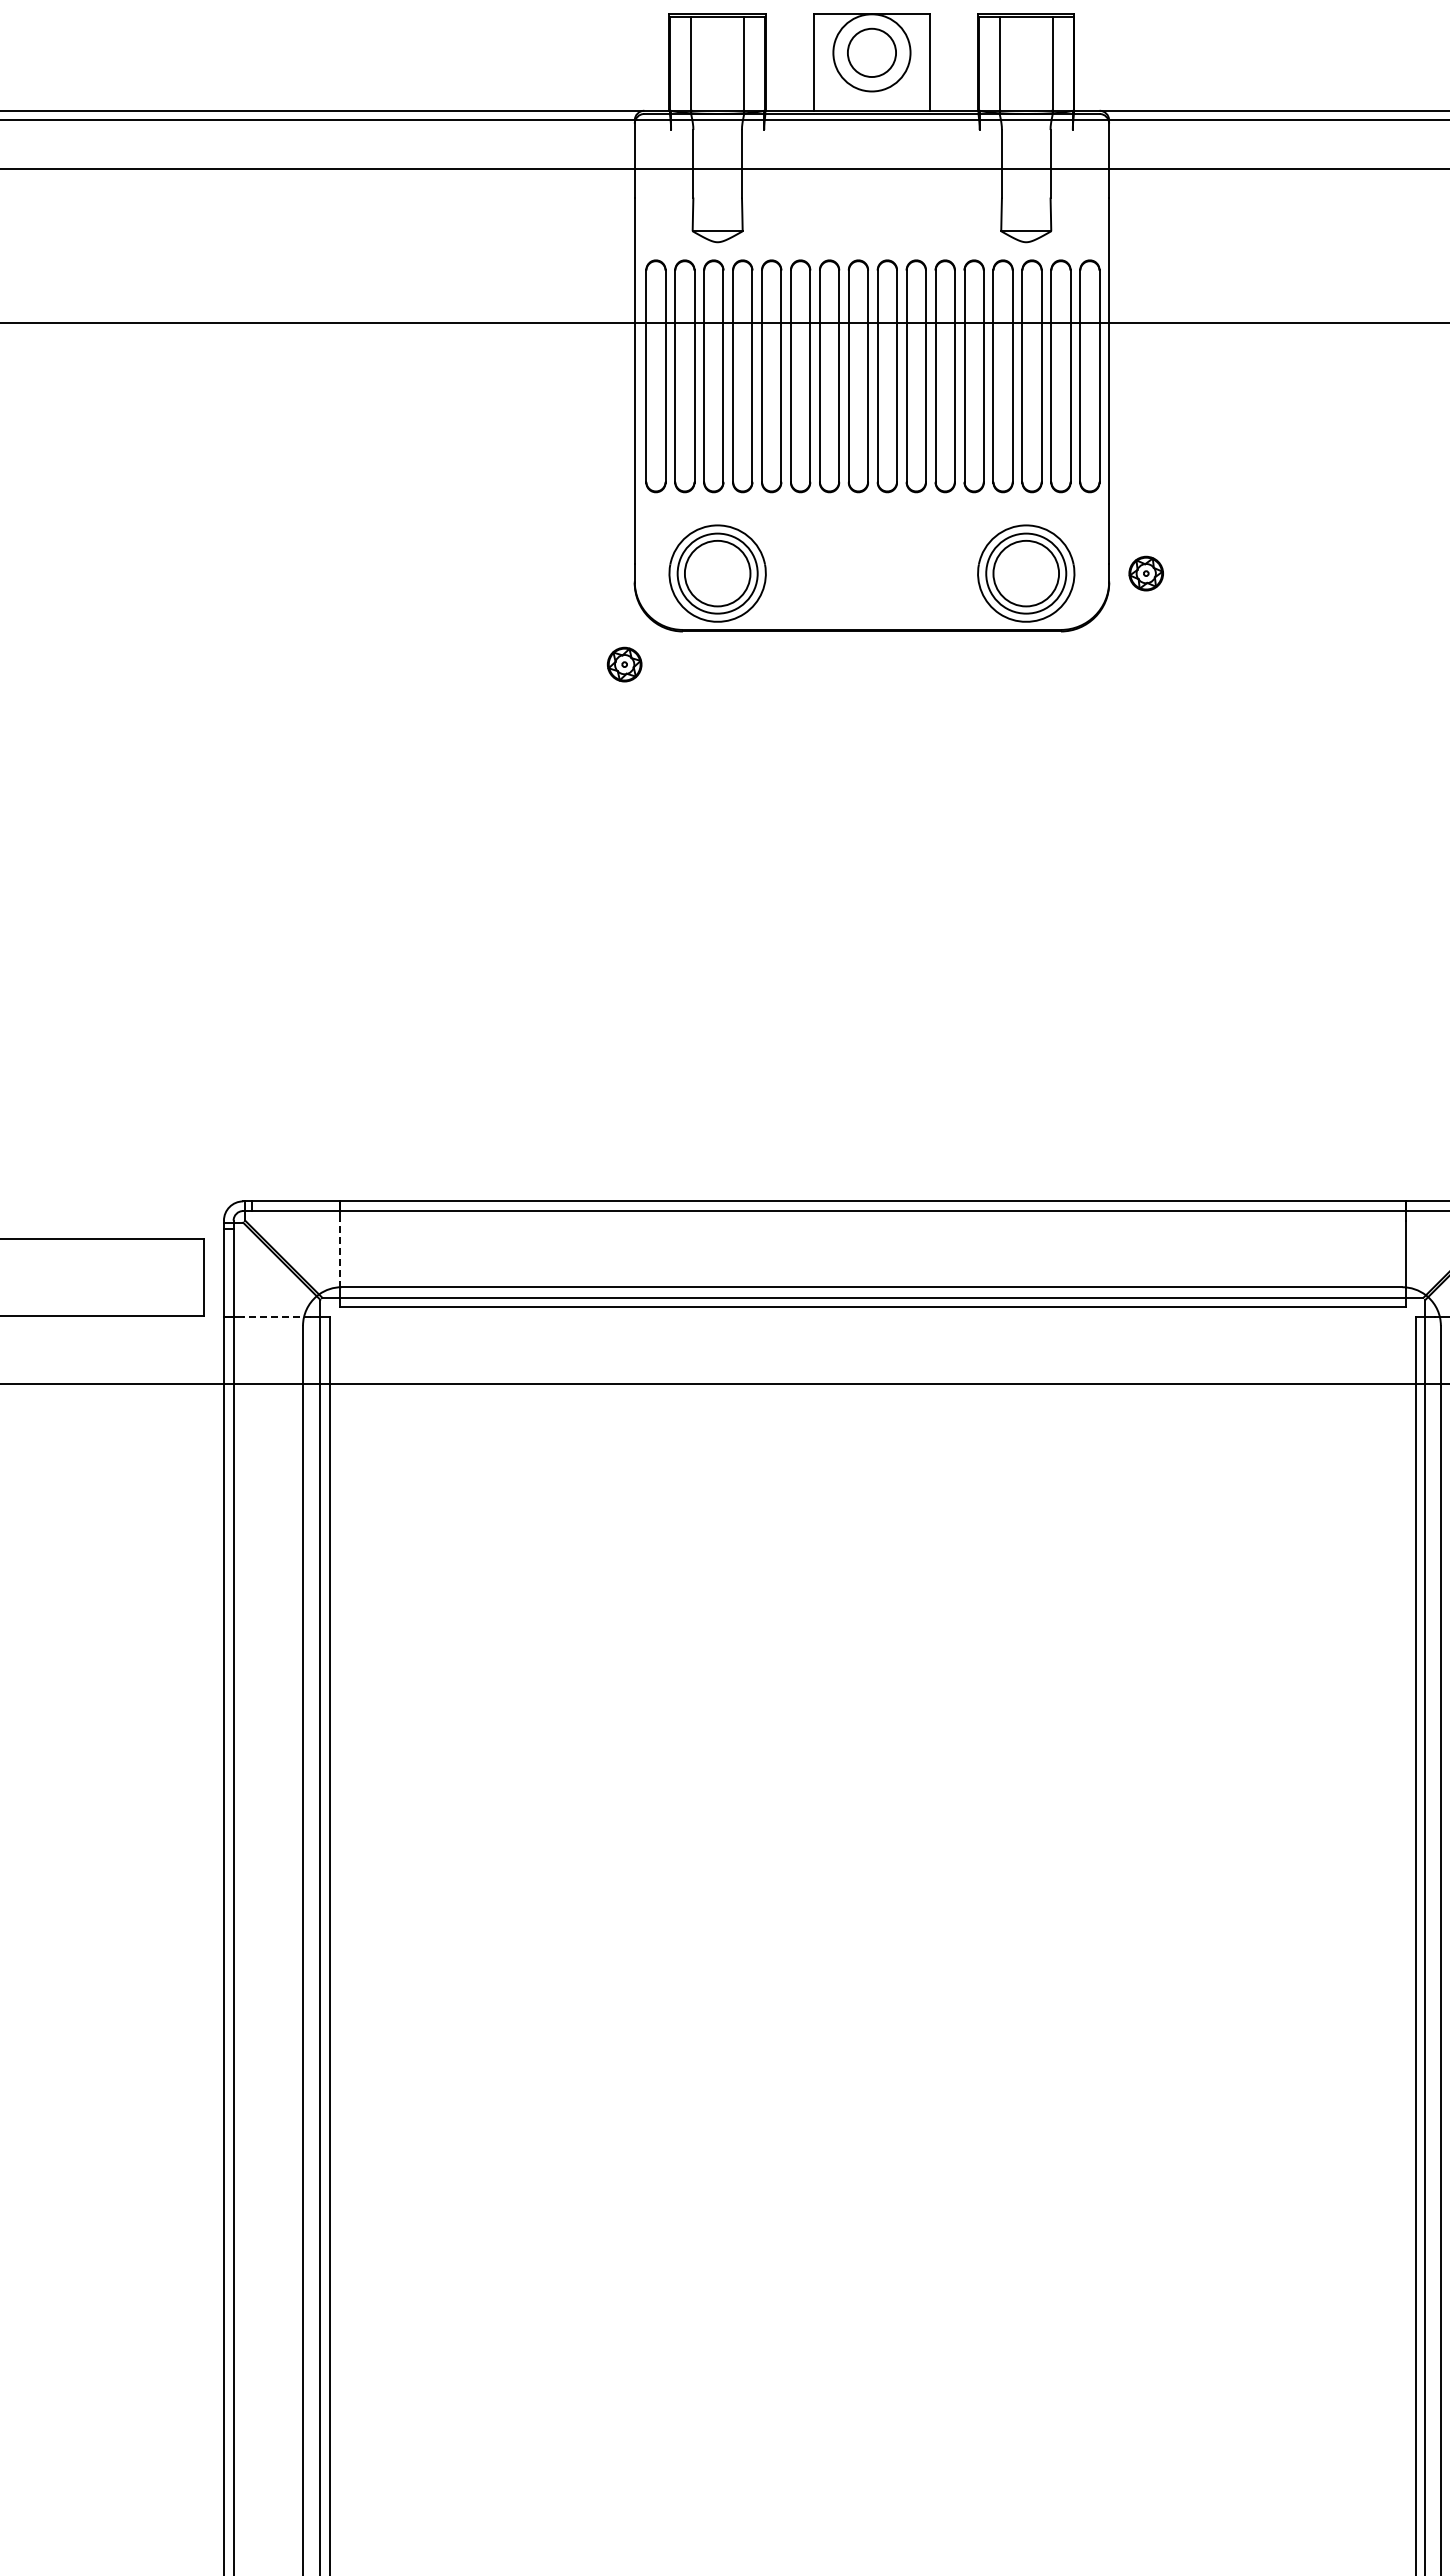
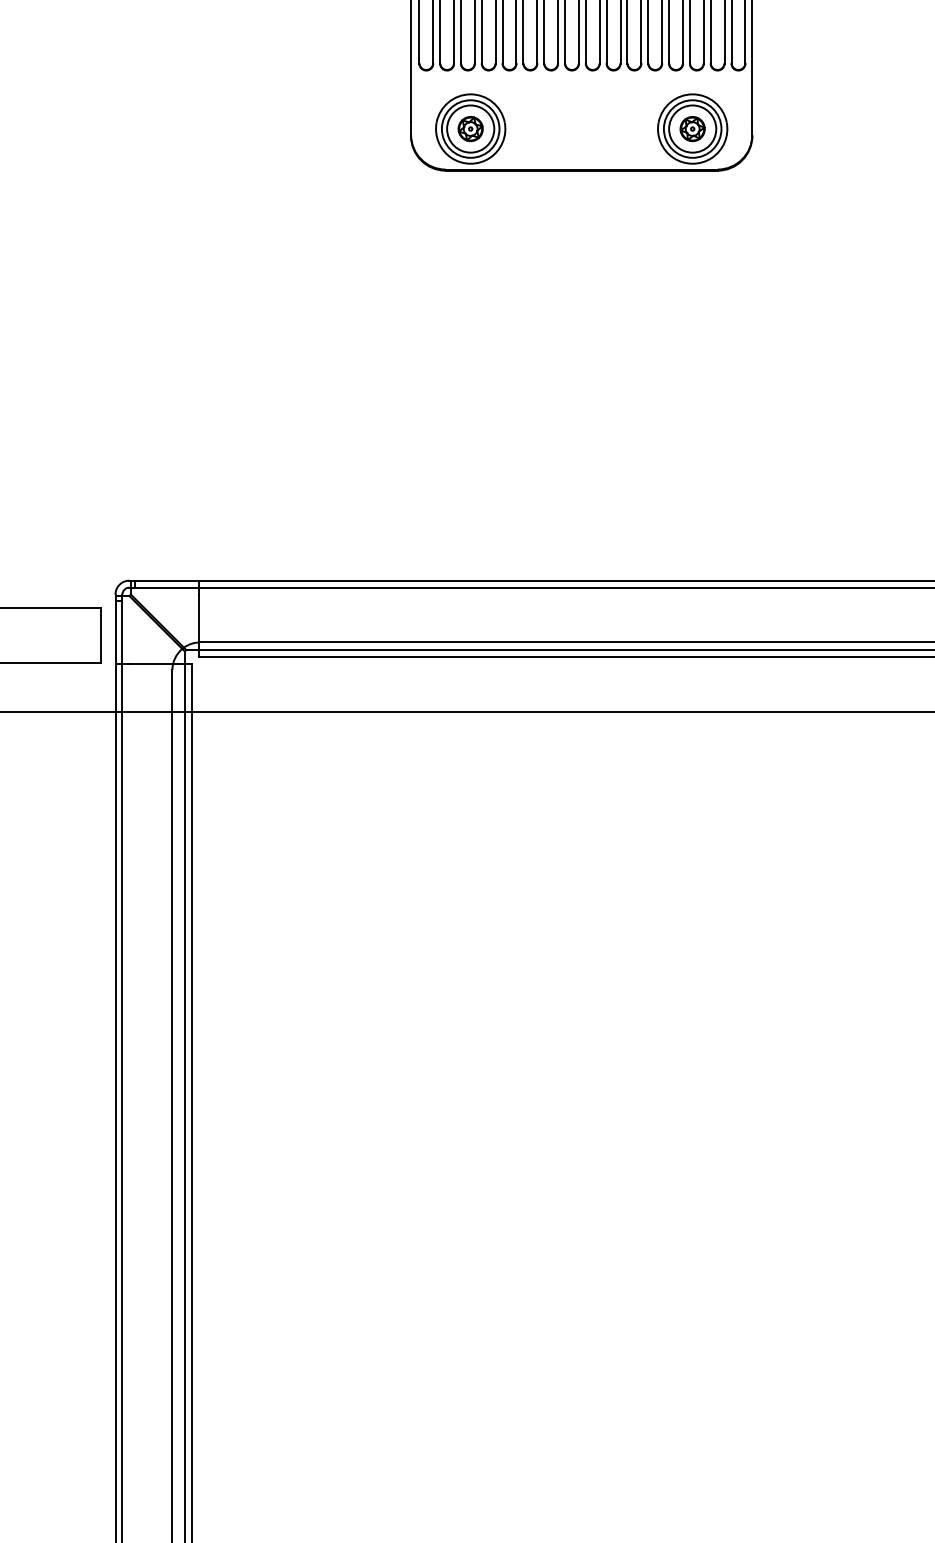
part: (1145, 573) -> (692, 128), moved
part: (624, 664) -> (470, 128), moved
line: (339, 1254) -> (198, 618), dashed -> solid
line: (276, 1317) -> (153, 664), dashed -> solid

